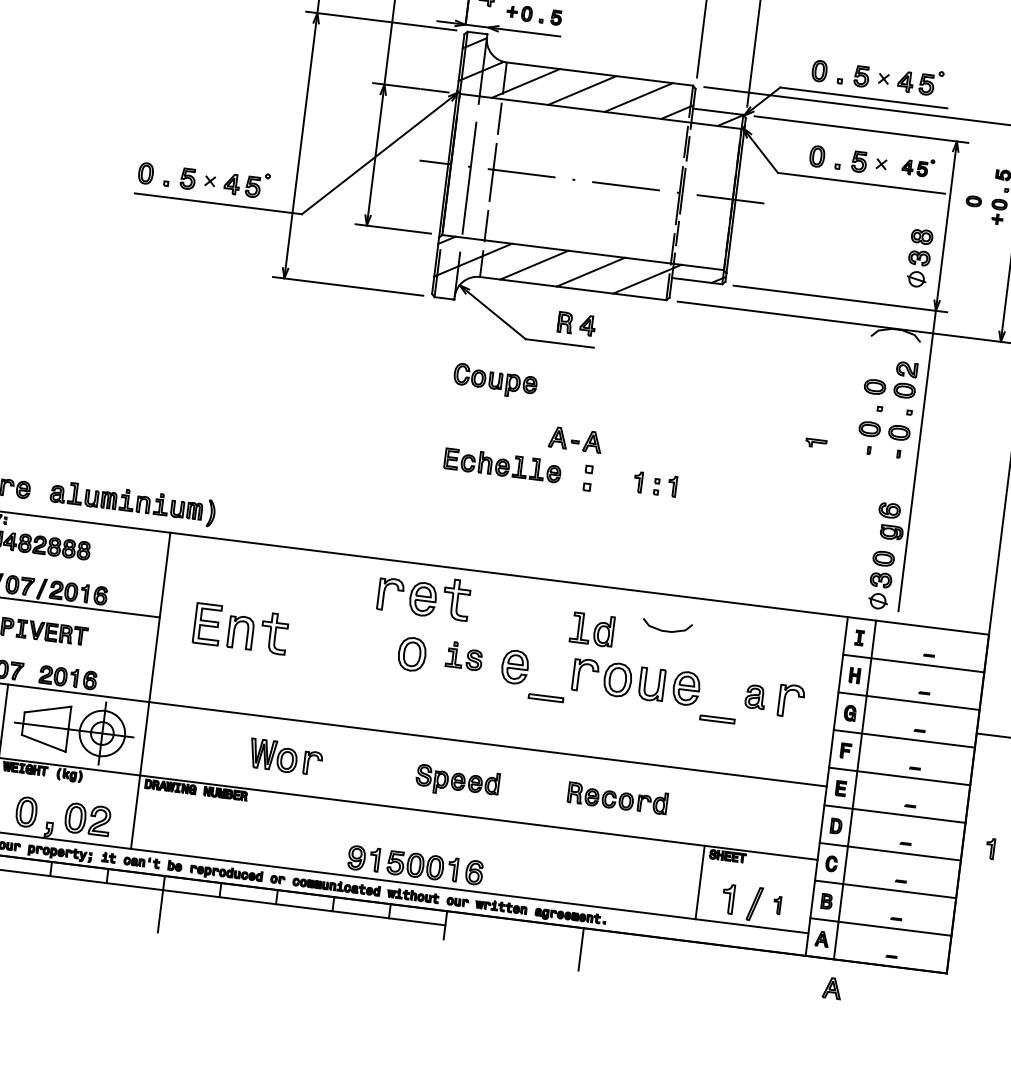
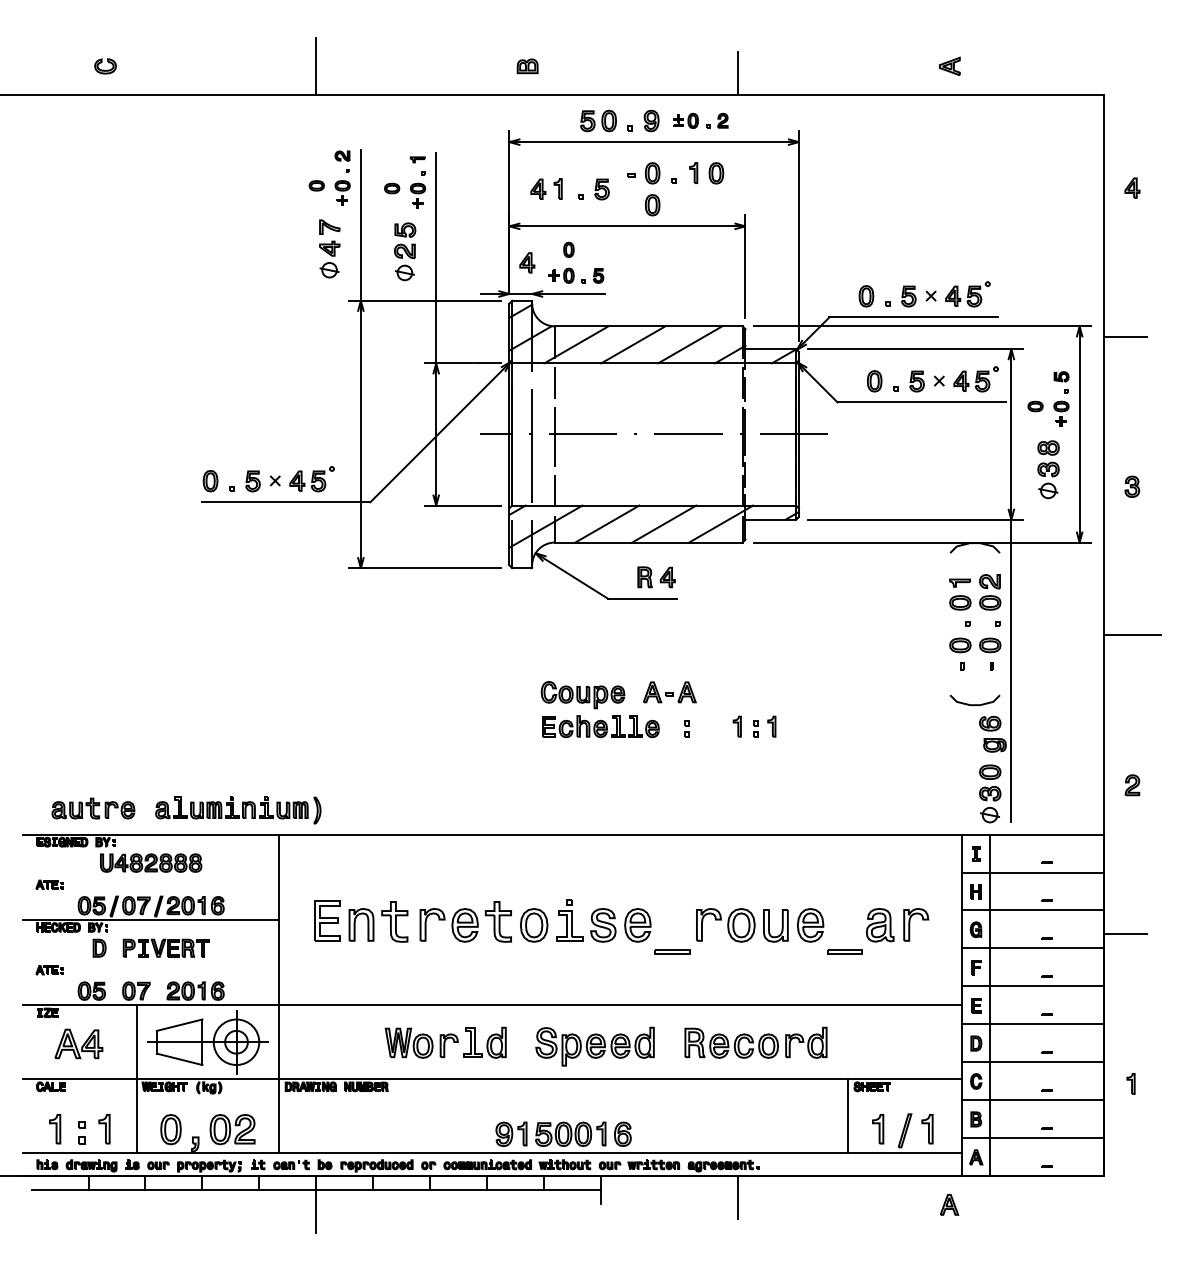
part: (917, 167) -> (975, 379), size x1.43
part: (919, 258) -> (1048, 469), moved
part: (494, 381) -> (582, 695), moved
part: (815, 442) -> (959, 582), moved
part: (587, 477) -> (686, 728), size x0.62
part: (423, 595) -> (465, 921), moved
part: (591, 629) -> (484, 1042), moved
curve: (666, 630) -> (974, 704), moved
part: (464, 655) -> (586, 920), size x1.67
part: (754, 697) -> (879, 925), size x1.43
part: (457, 781) -> (594, 1046), size x1.43
part: (617, 797) -> (755, 1042), size x1.43
part: (989, 848) -> (1130, 1083), moved
part: (777, 905) -> (927, 1129), size x1.67
part: (832, 987) -> (949, 1204), moved

